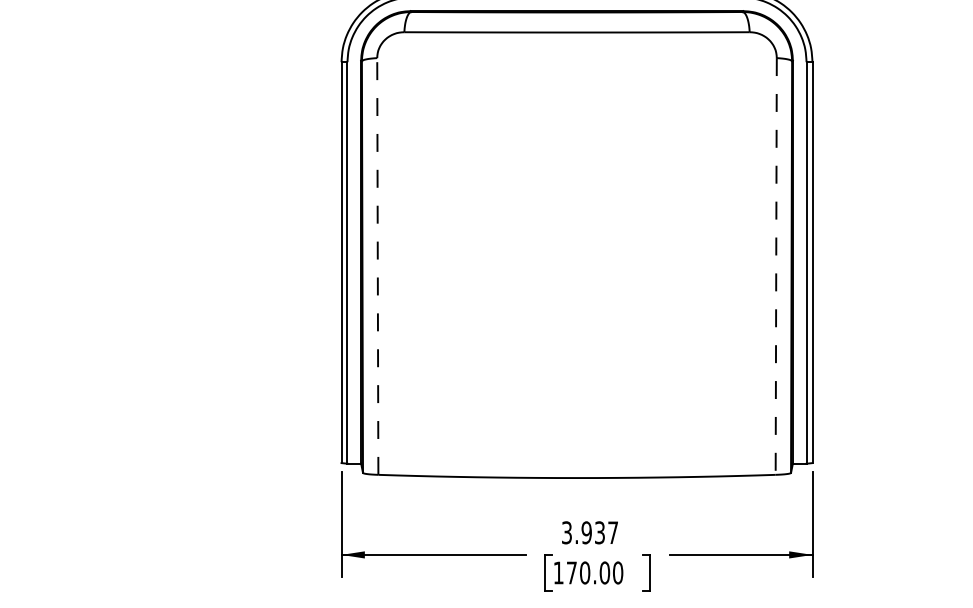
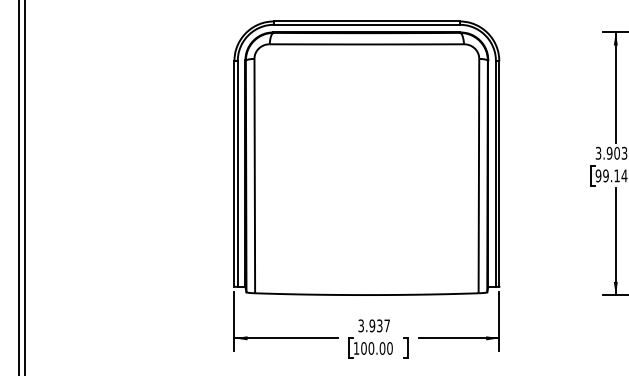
line: (377, 267) -> (254, 176), dashed -> solid
line: (775, 267) -> (478, 176), dashed -> solid
text: (571, 573) -> (363, 348), 170.00 -> 100.00

